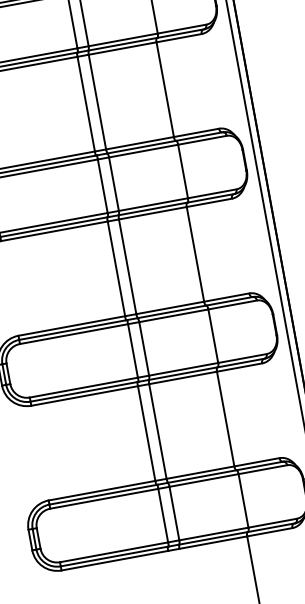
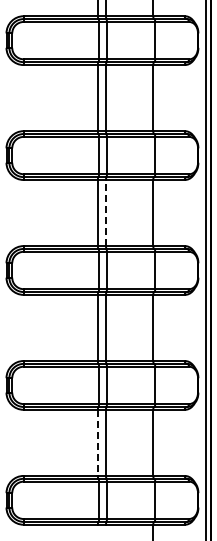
line: (96, 101) -> (105, 212), solid -> dashed
line: (147, 434) -> (98, 443), solid -> dashed

